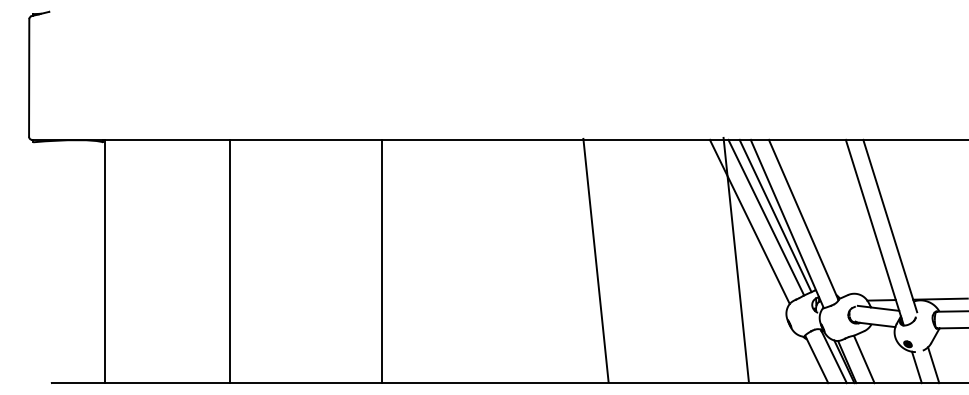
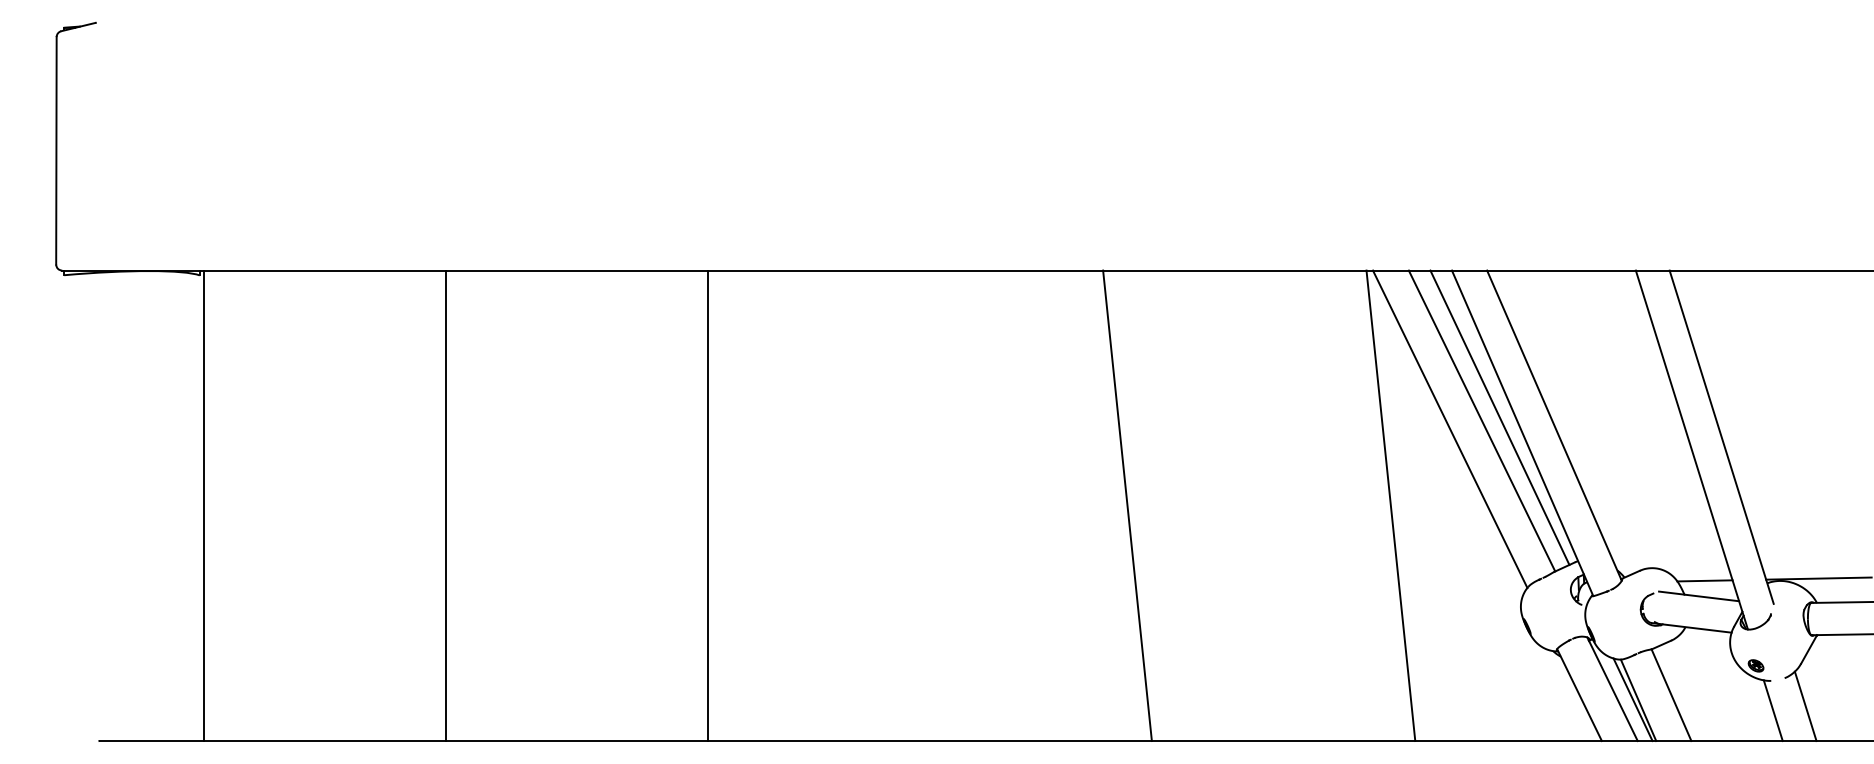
line: (735, 259) -> (1389, 505), moved
line: (595, 260) -> (1126, 505), moved
line: (381, 261) -> (706, 505), moved

